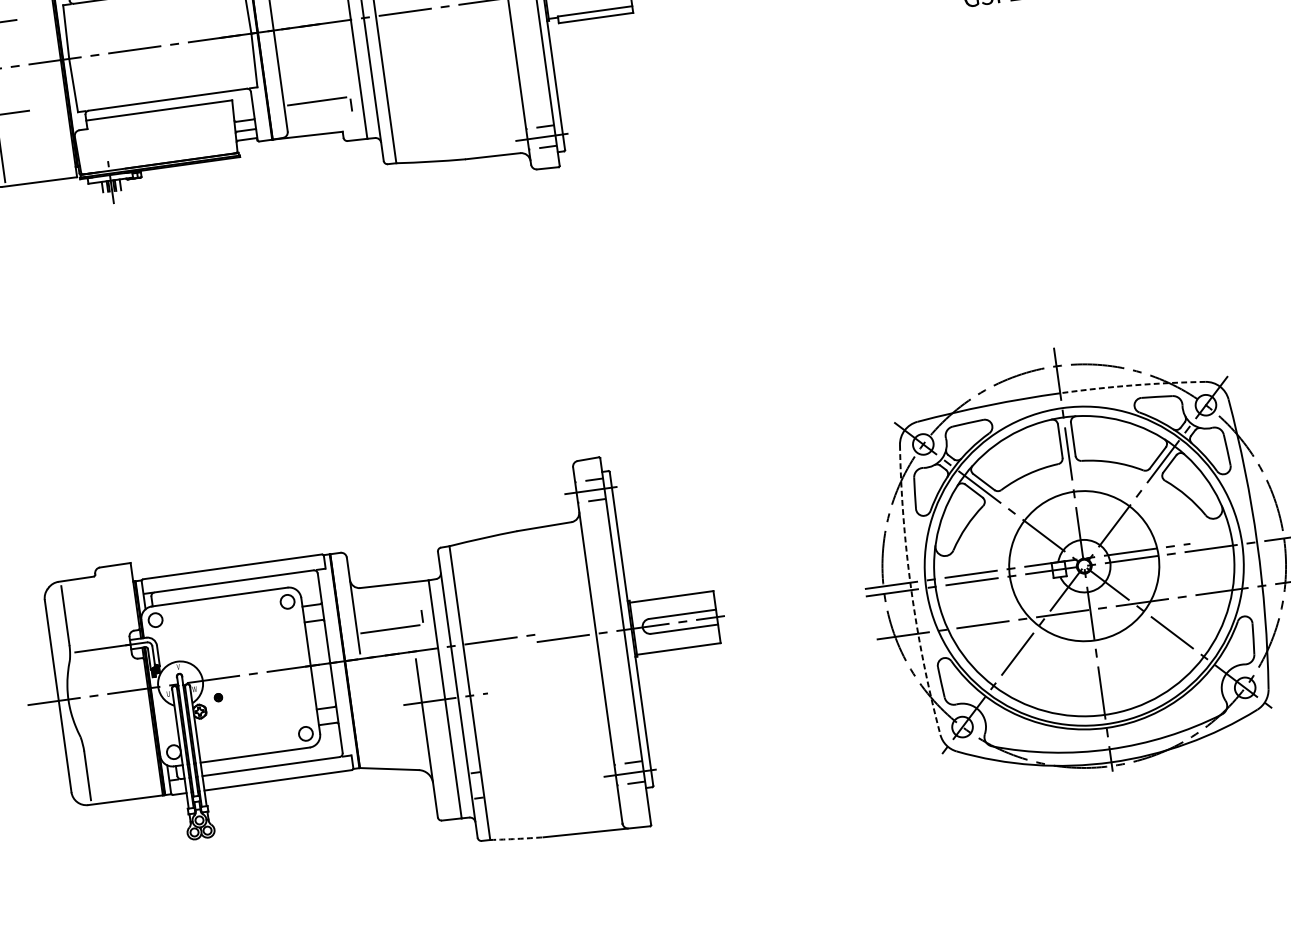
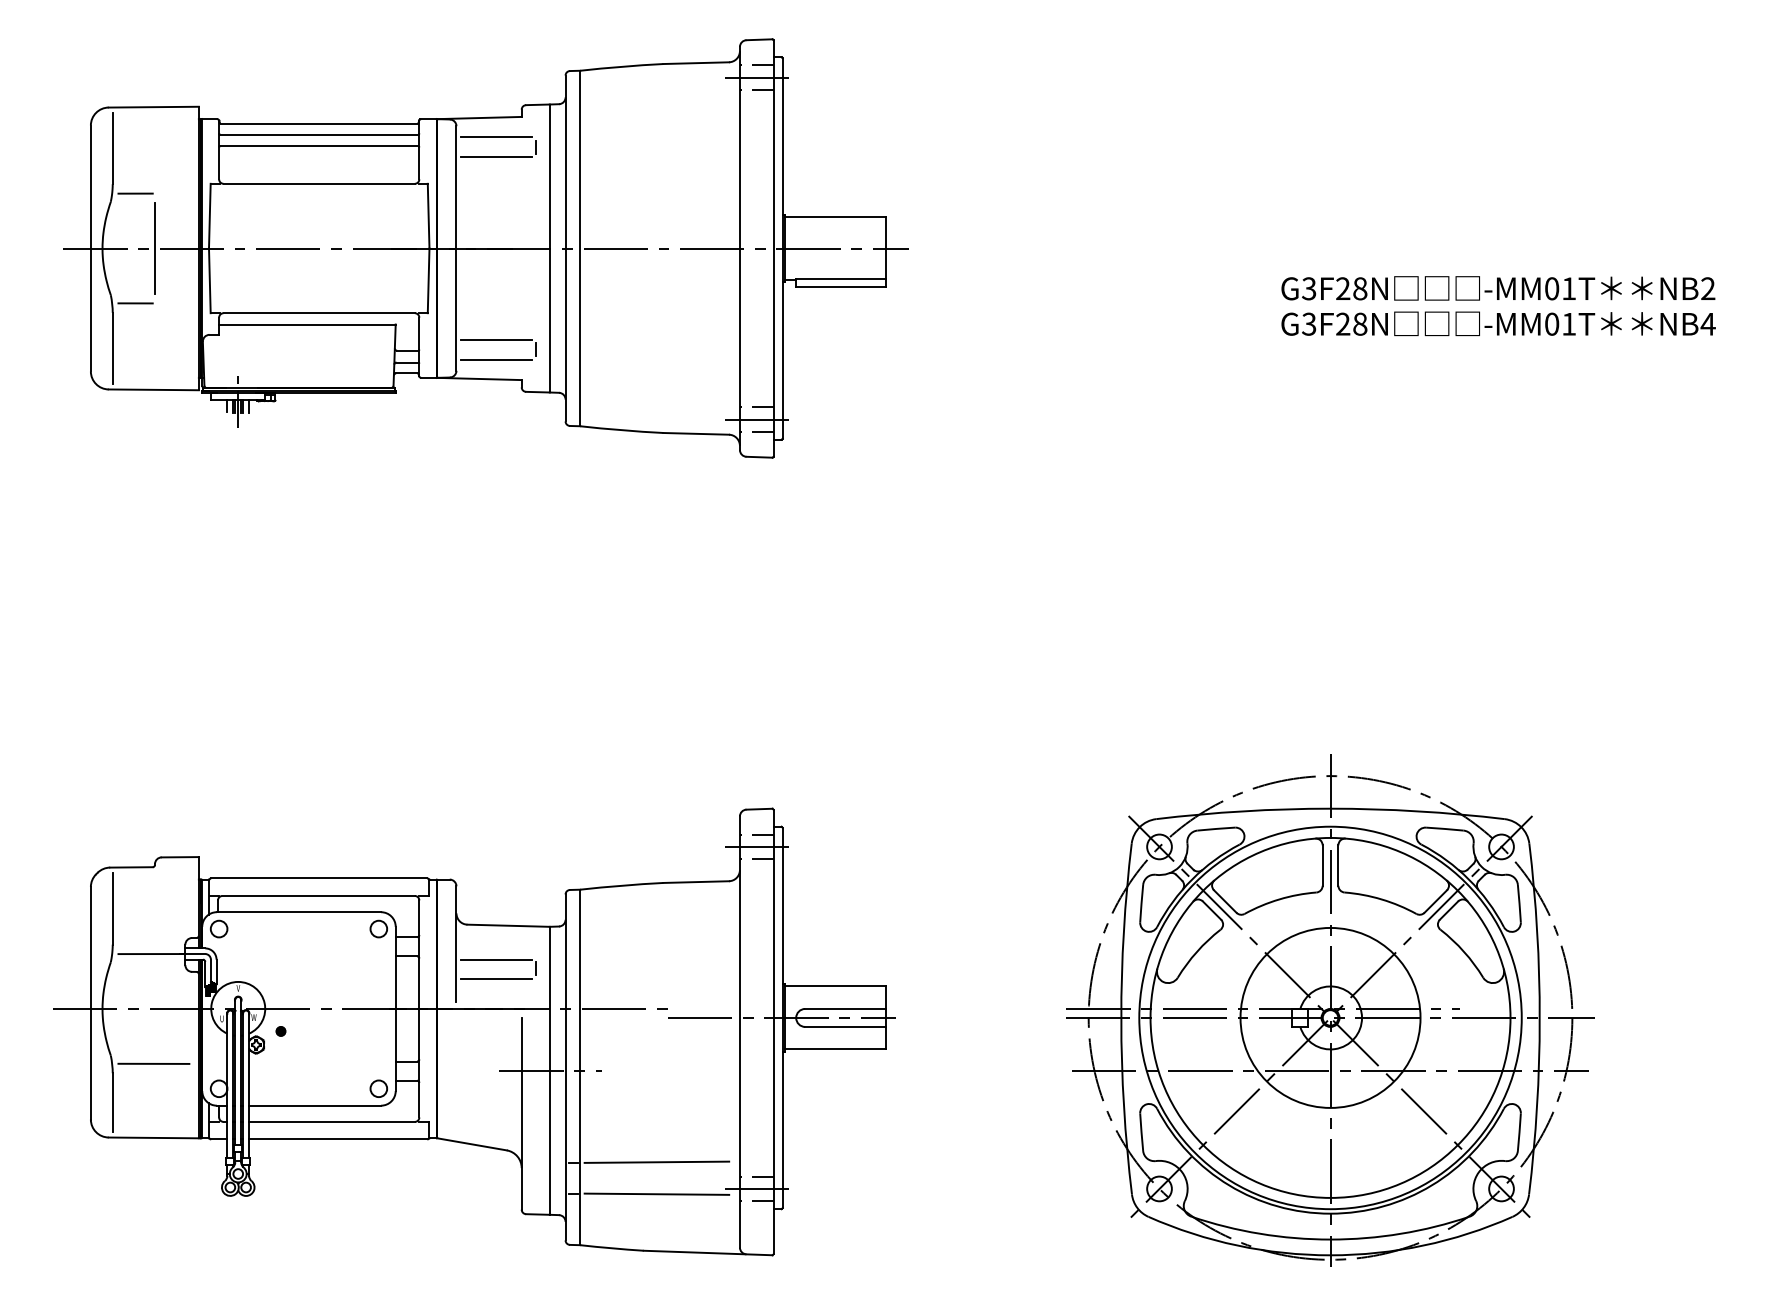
line: (25, 65) -> (155, 248), added
line: (319, 117) -> (496, 359), added
arc: (1132, 385) -> (1417, 811), dashed -> solid
arc: (911, 591) -> (1121, 1019), dashed -> solid
line: (388, 613) -> (496, 959), added
line: (116, 738) -> (153, 1063), added
line: (543, 762) -> (656, 1161), added
line: (547, 788) -> (656, 1193), added
arc: (516, 839) -> (611, 1248), dashed -> solid

